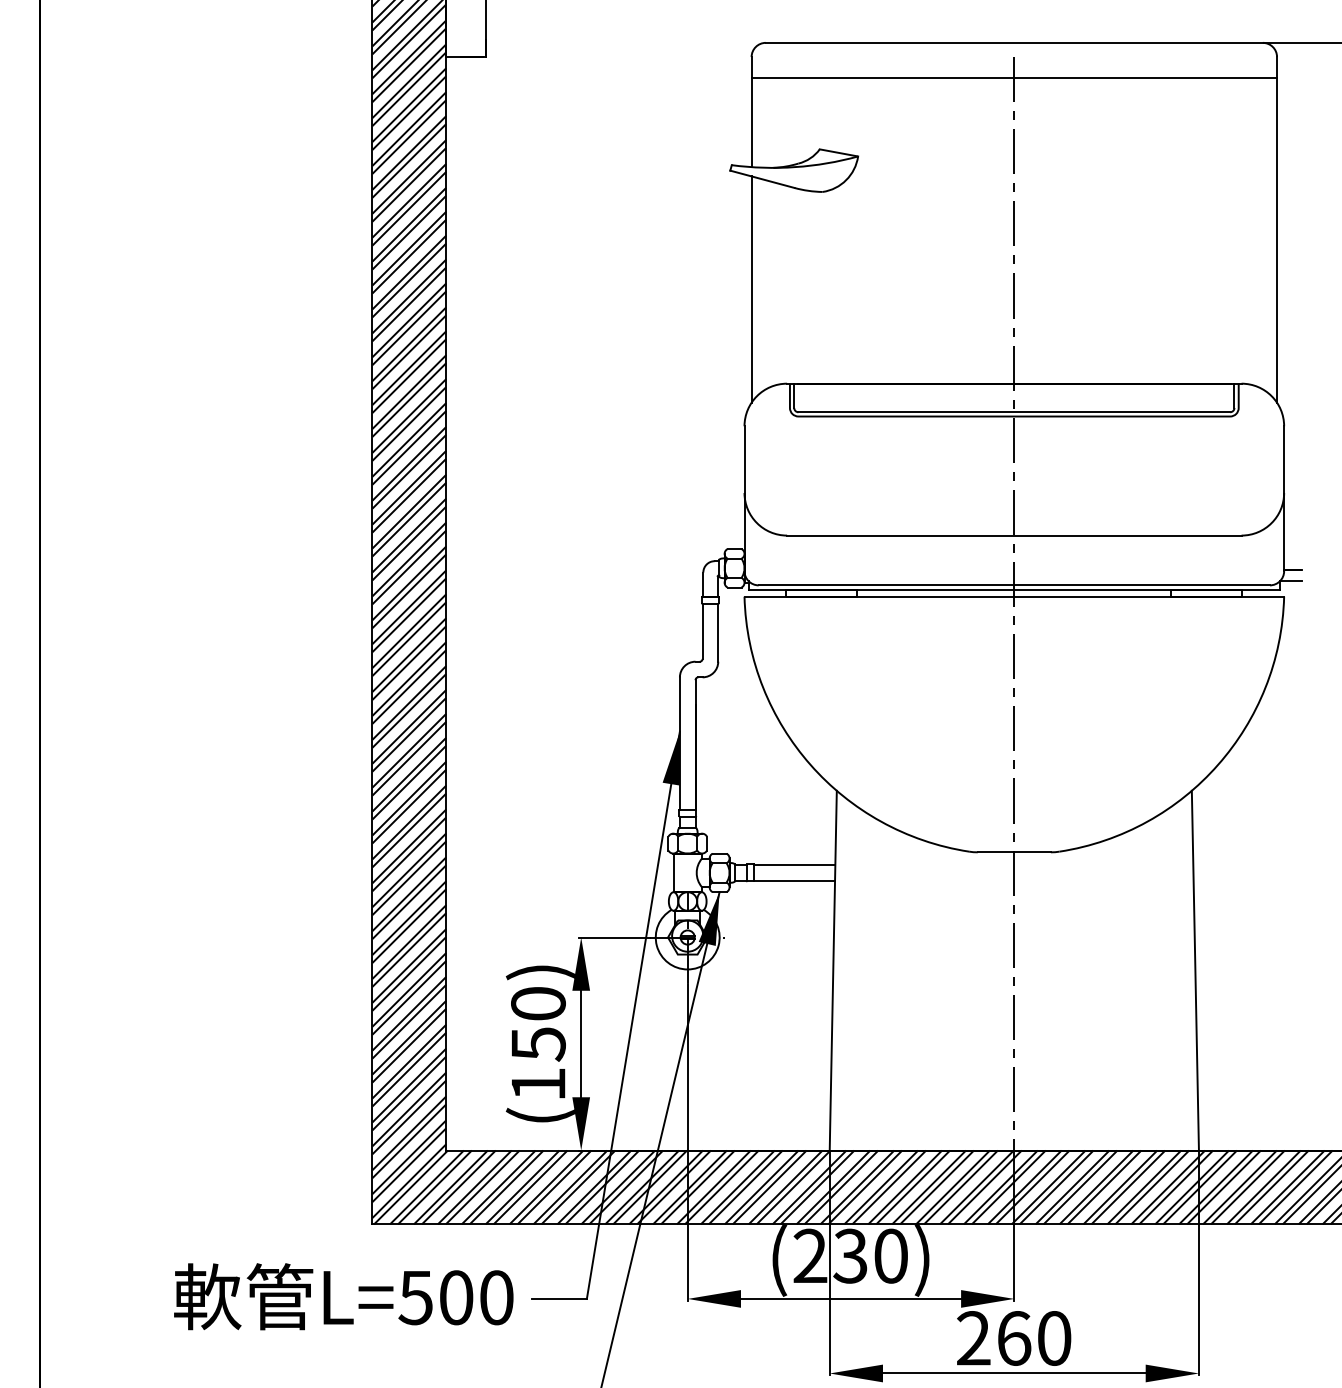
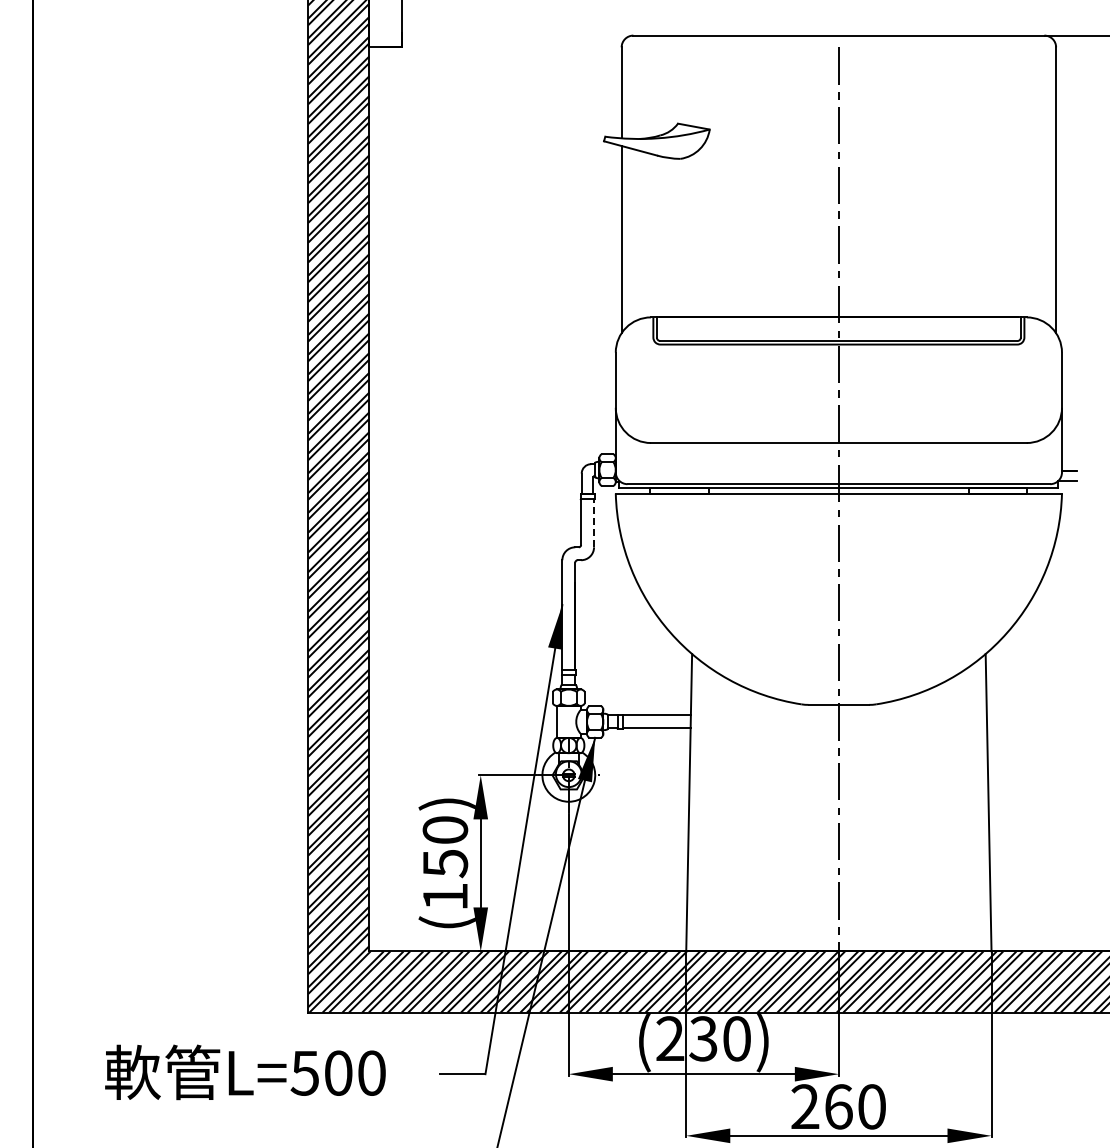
line: (1013, 77) -> (838, 64), removed
line: (718, 632) -> (594, 523), solid -> dashed
text: (343, 1296) -> (245, 1072), moved

